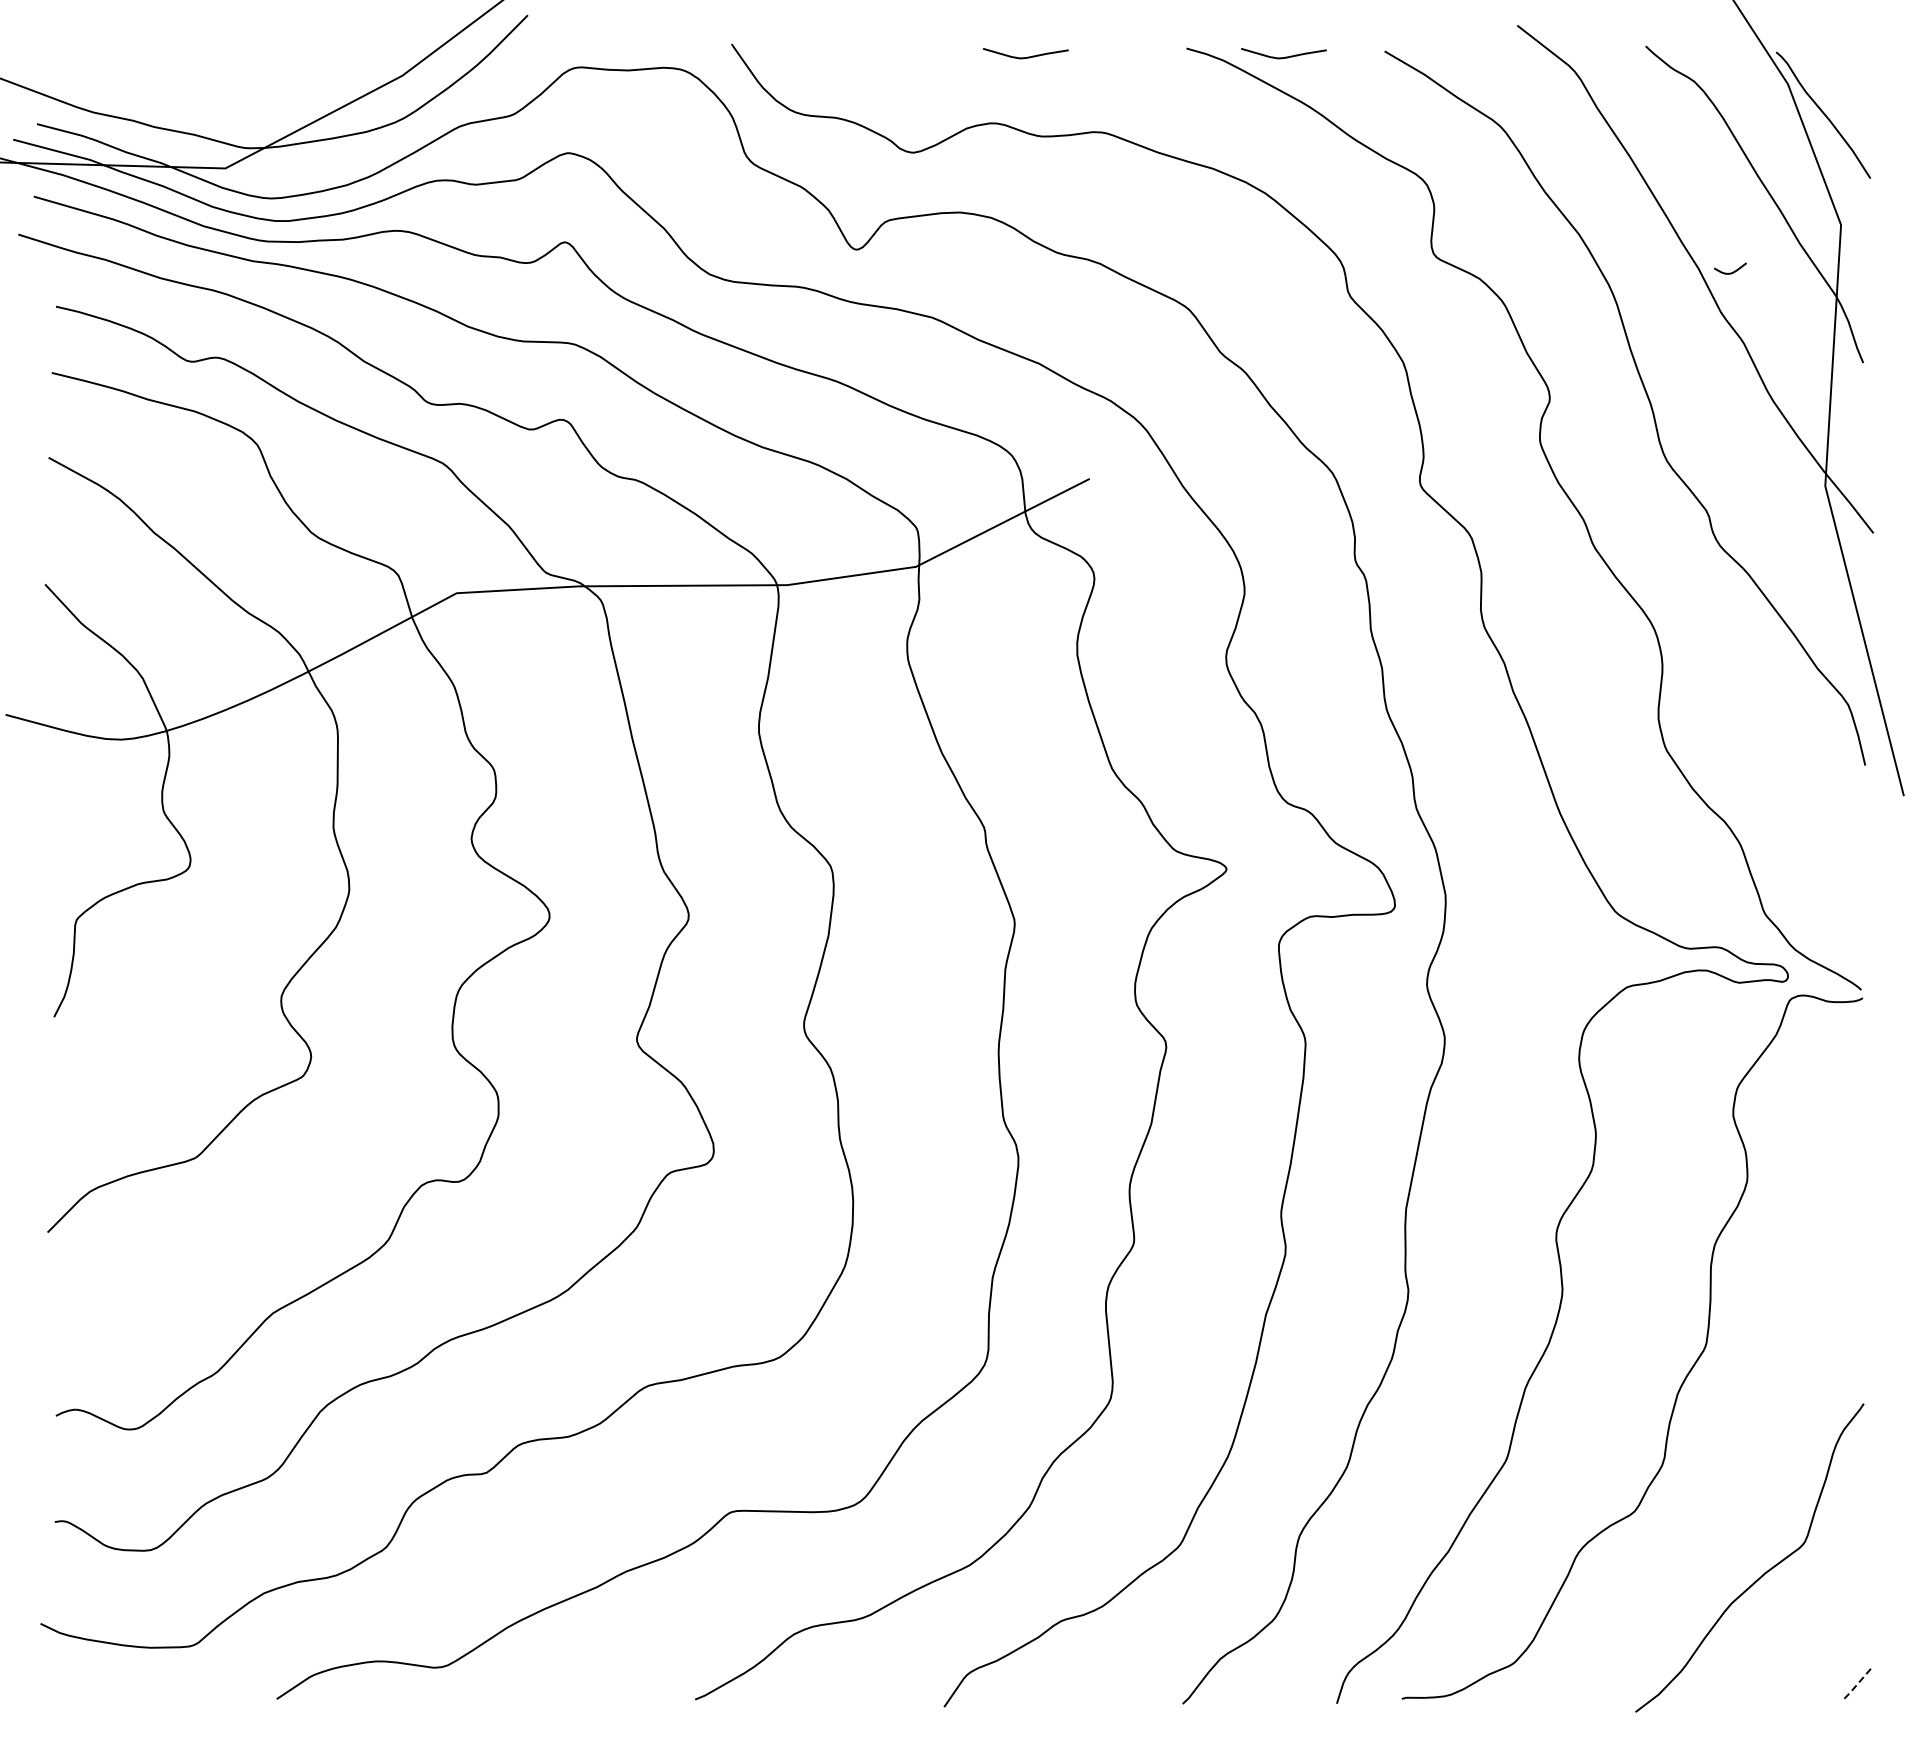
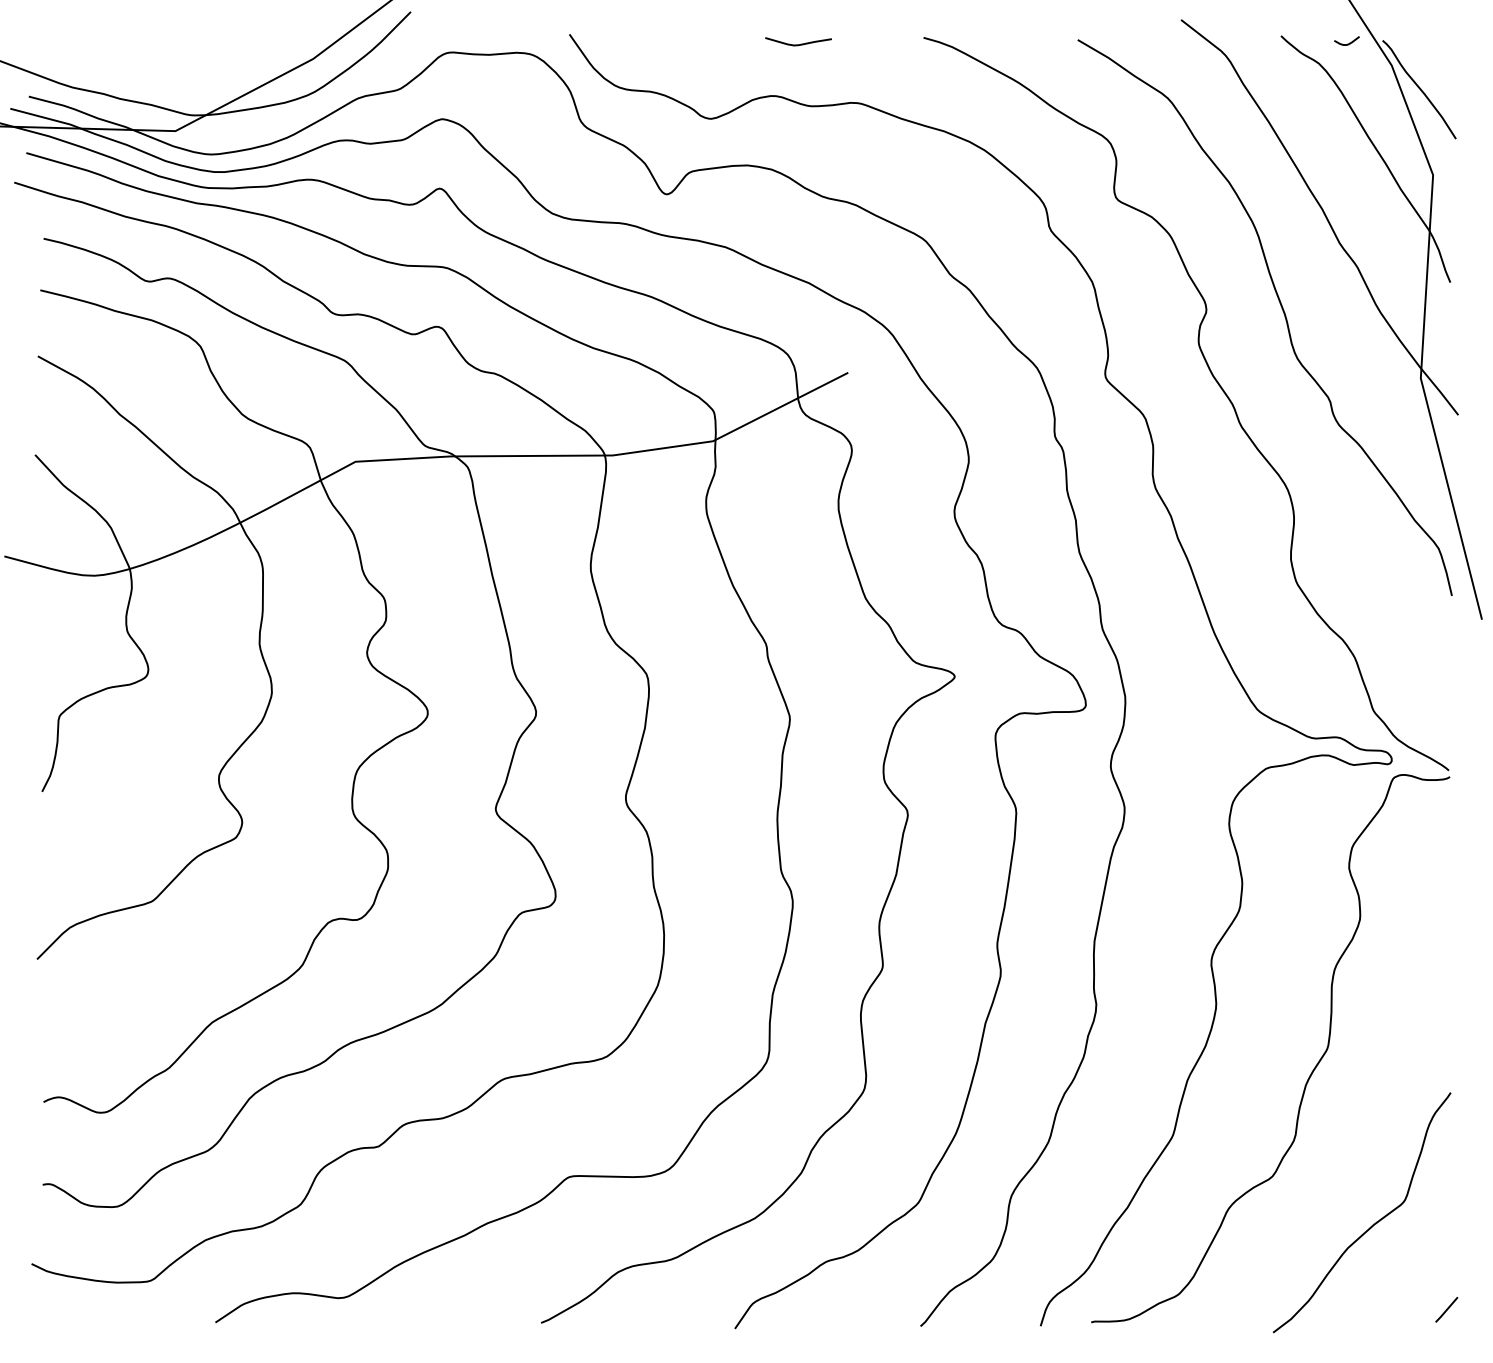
curve: (1285, 56) -> (1000, 43), removed
curve: (1730, 272) -> (1347, 43), moved
line: (1858, 1683) -> (1446, 1310), dashed -> solid

